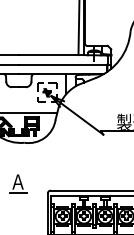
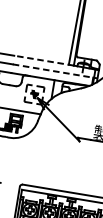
line: (51, 55) -> (44, 61), solid -> dashed
line: (65, 64) -> (55, 71), solid -> dashed

